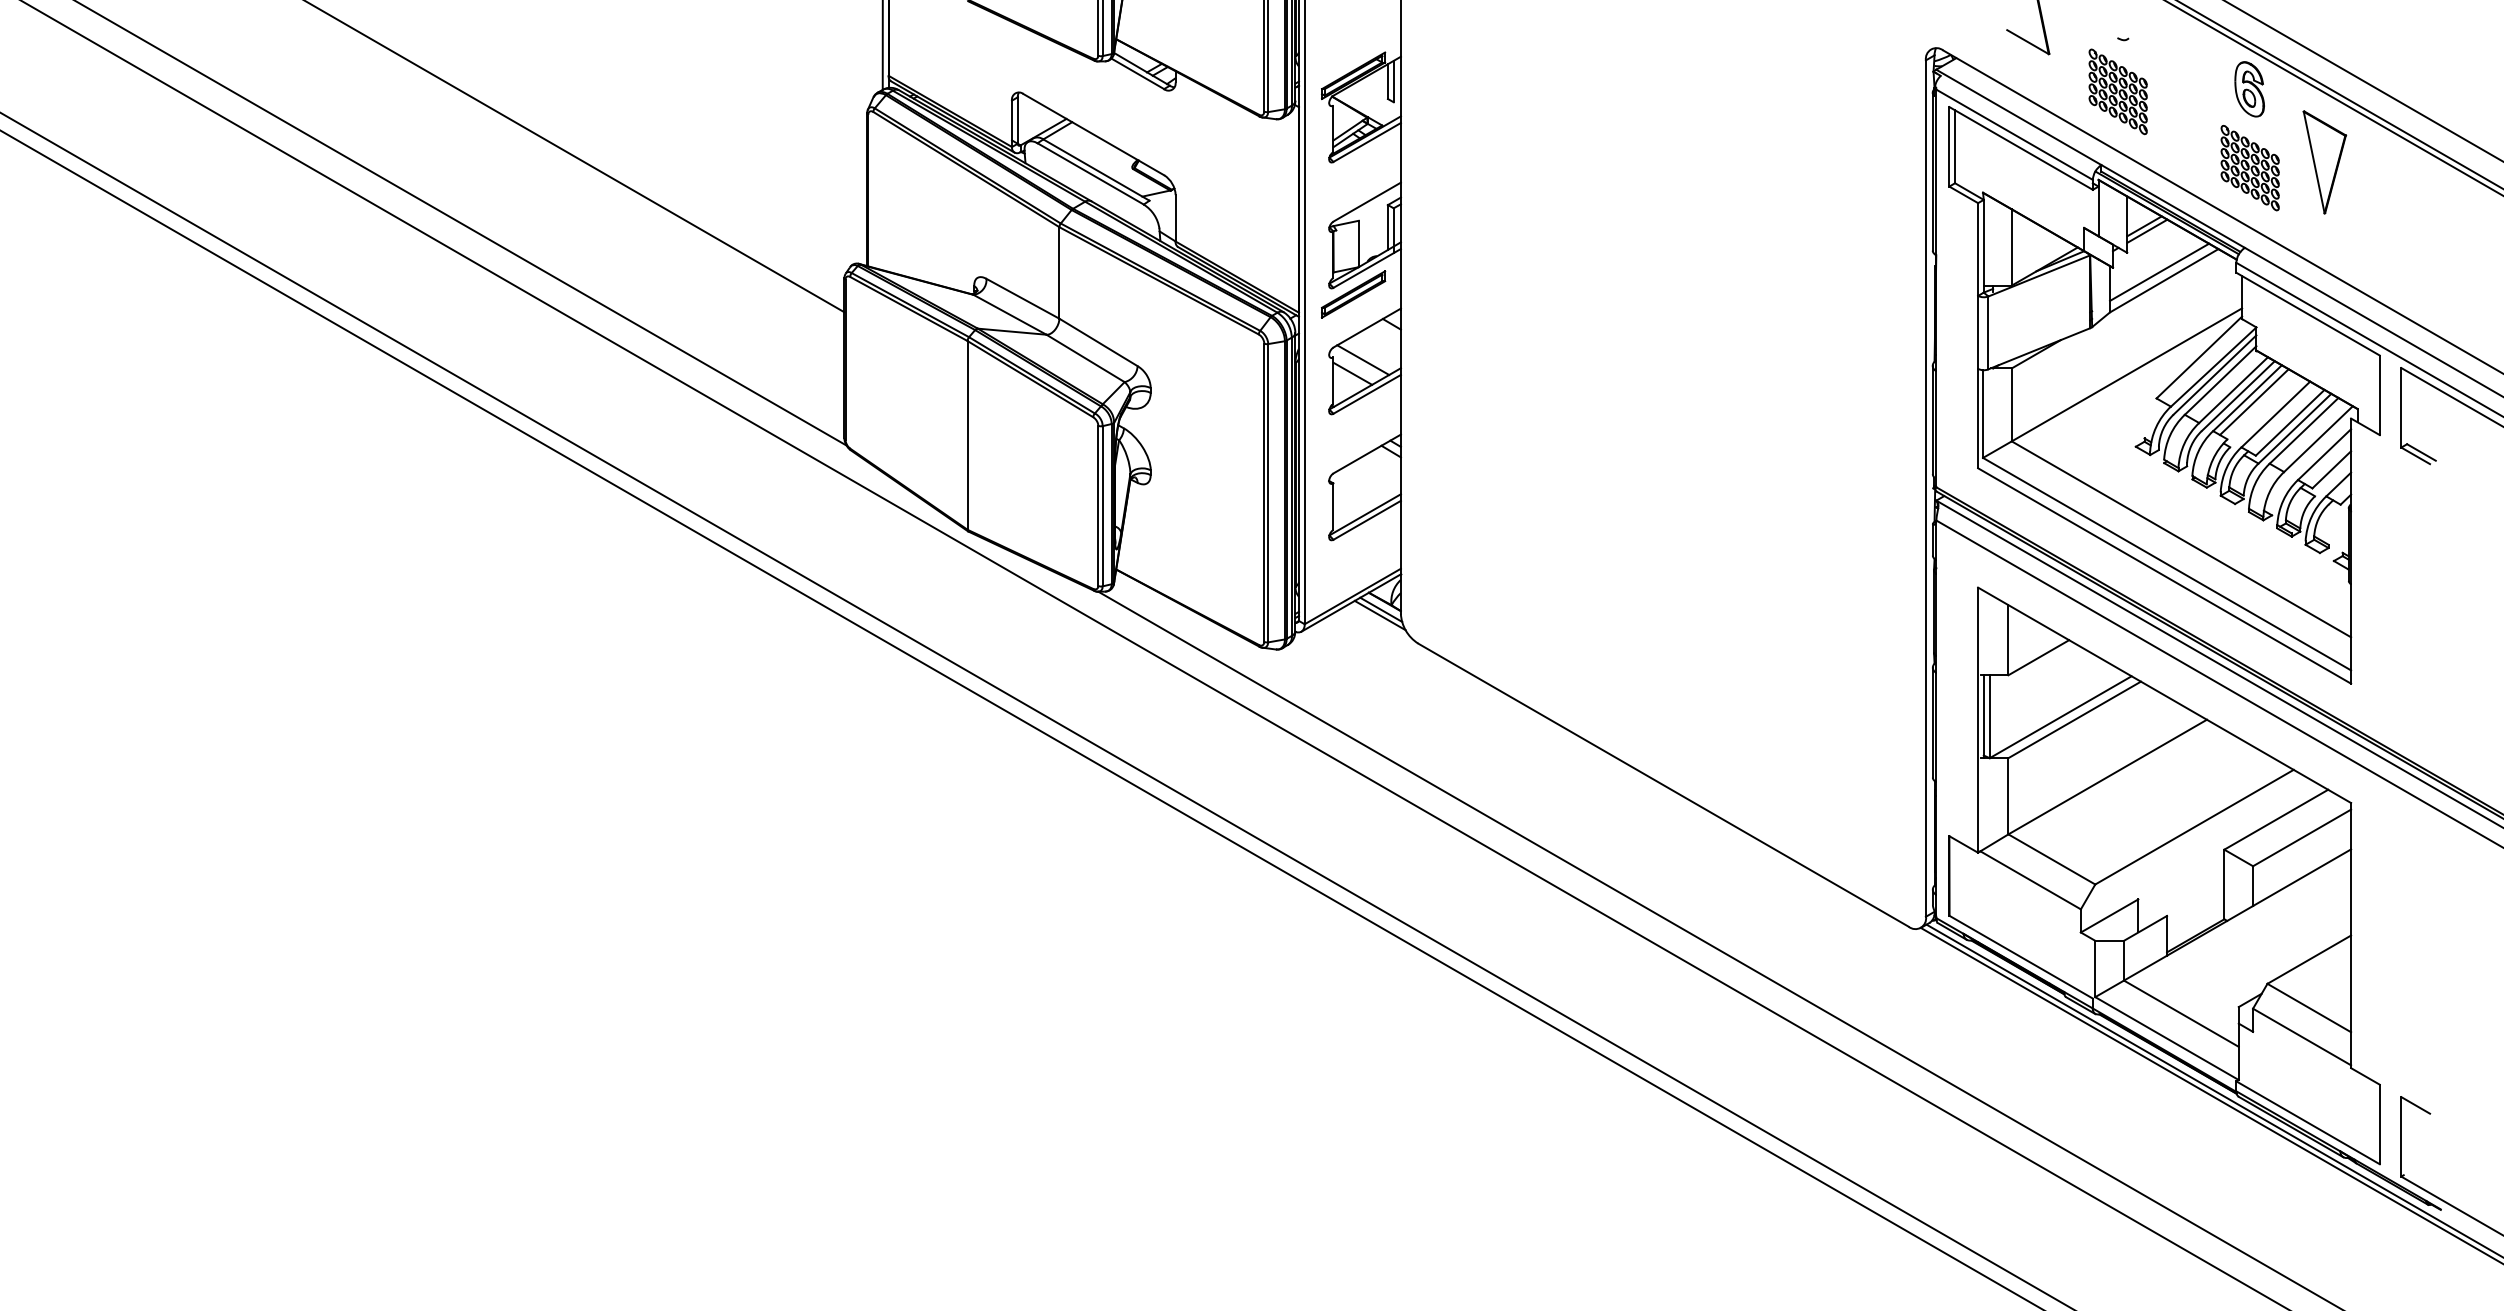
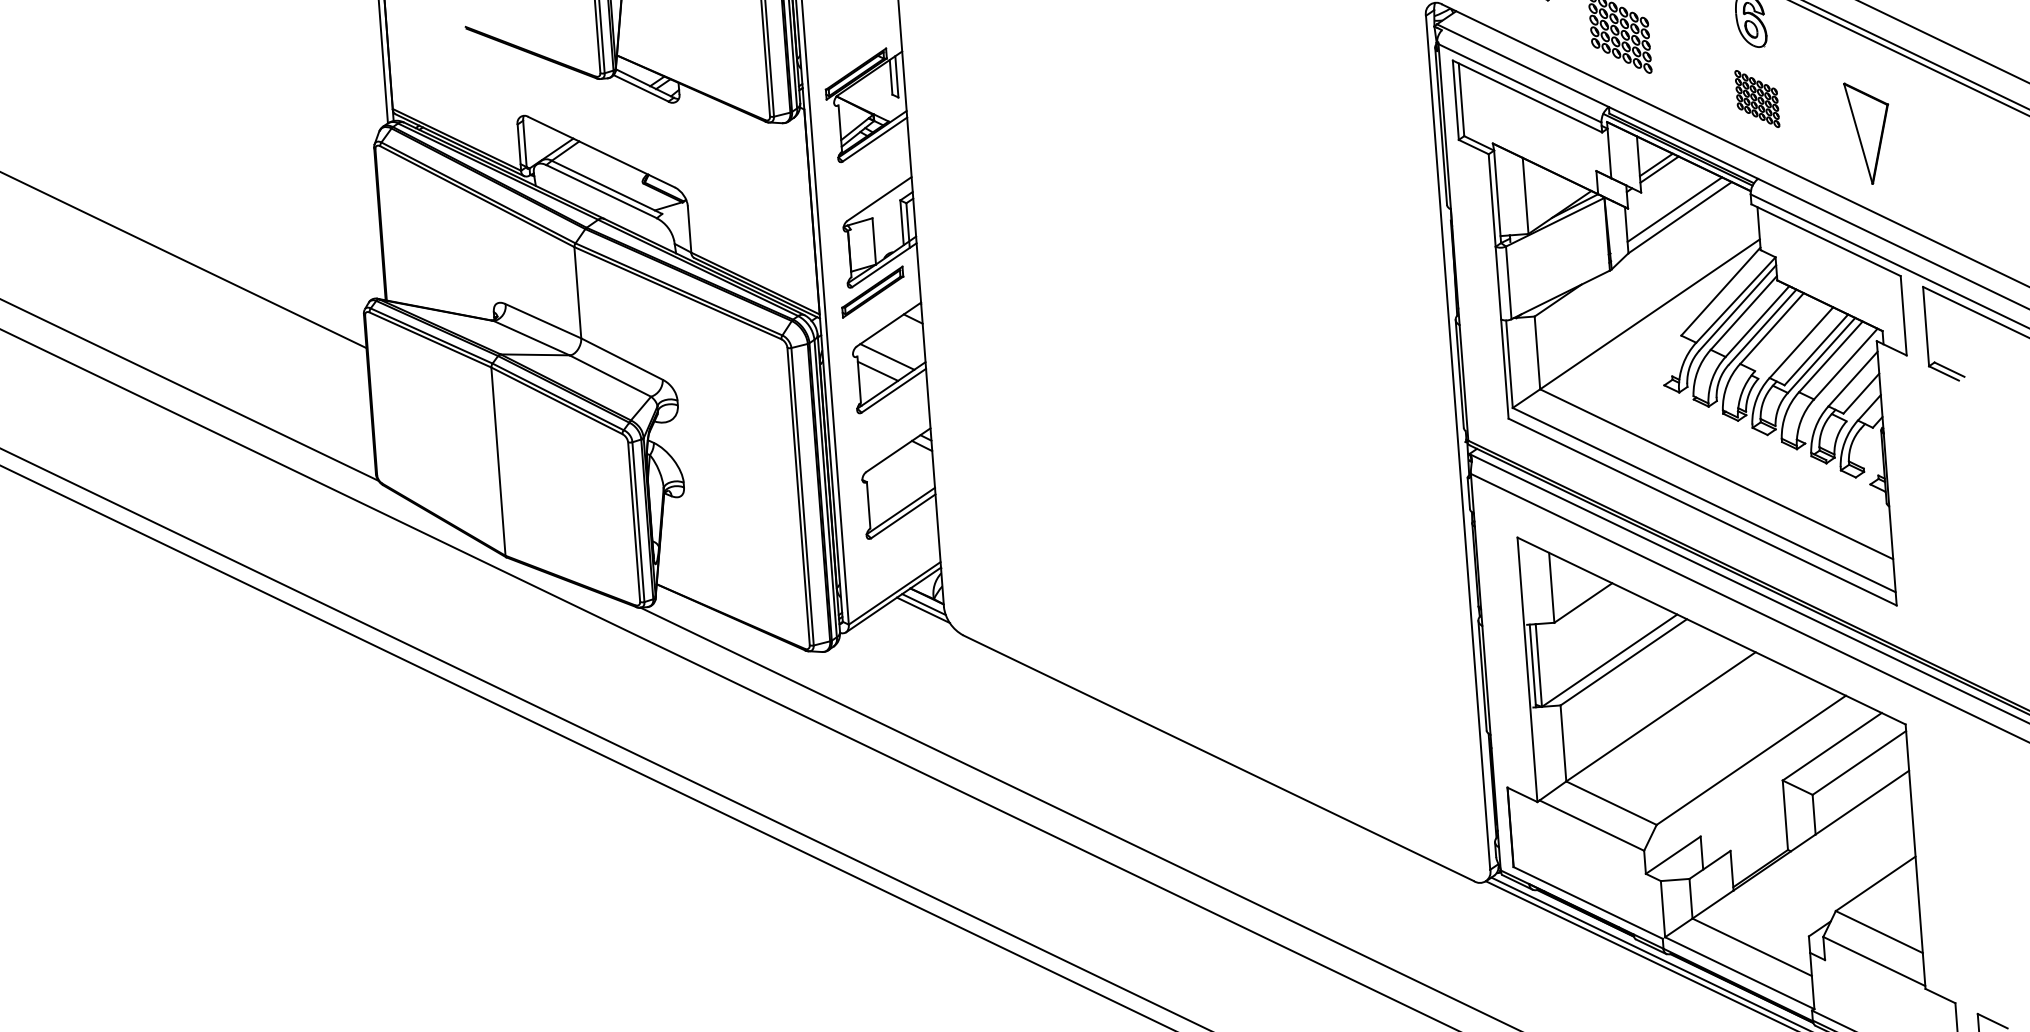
part: (2324, 162) -> (1868, 133), moved
part: (2249, 168) -> (1756, 99), size x0.7
line: (2254, 402) -> (1779, 332), removed

